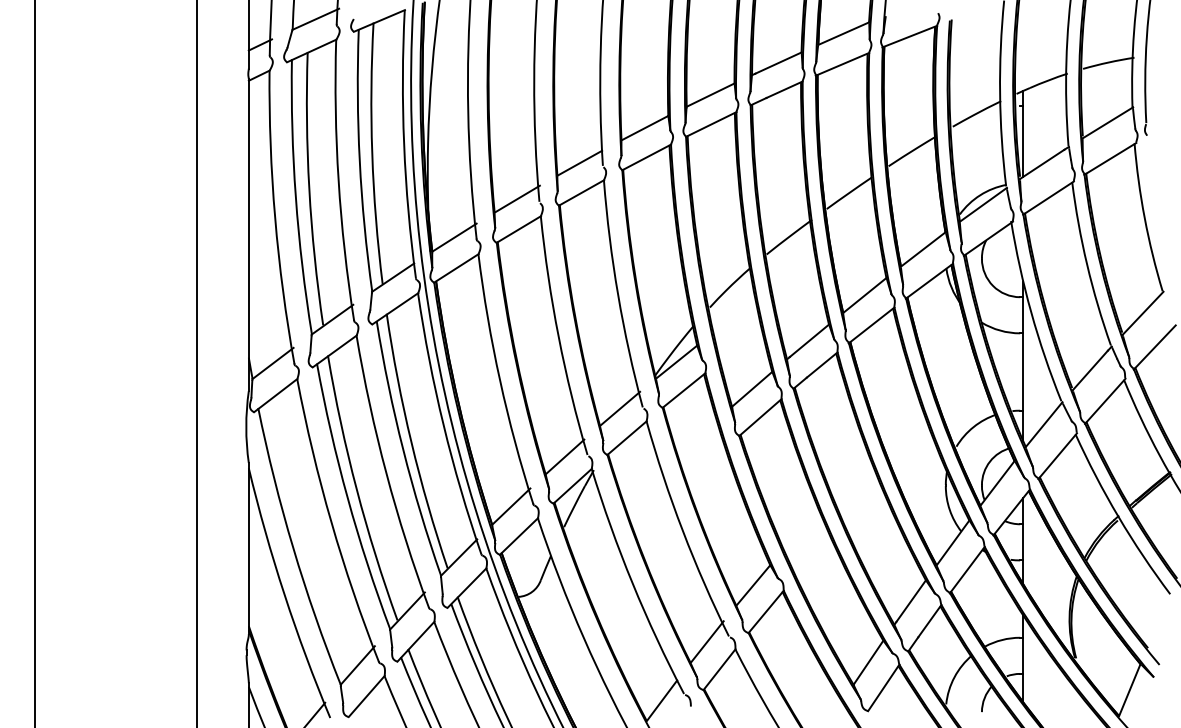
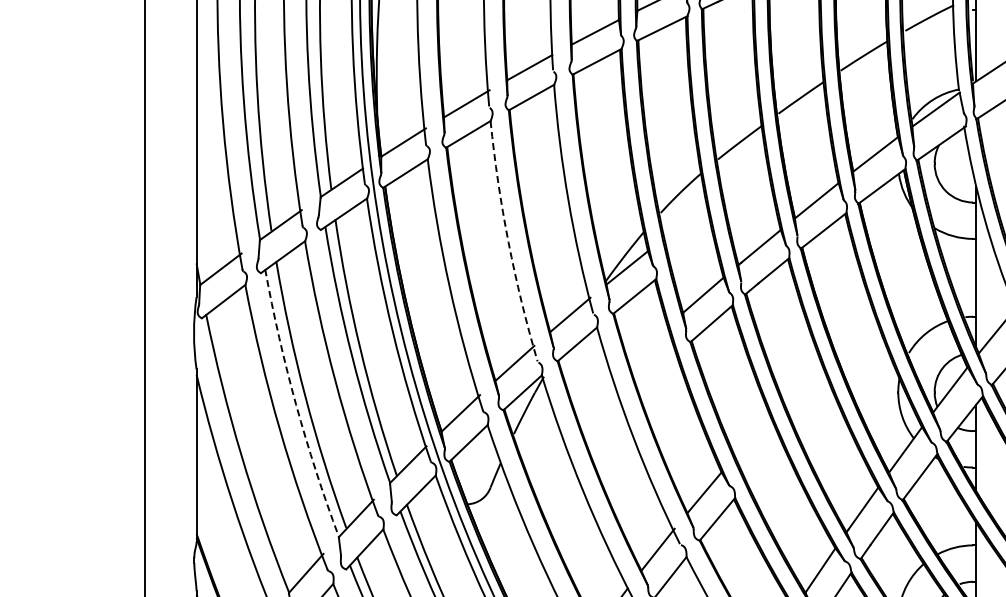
arc: (558, 336) -> (508, 242), solid -> dashed
arc: (347, 498) -> (295, 405), solid -> dashed

